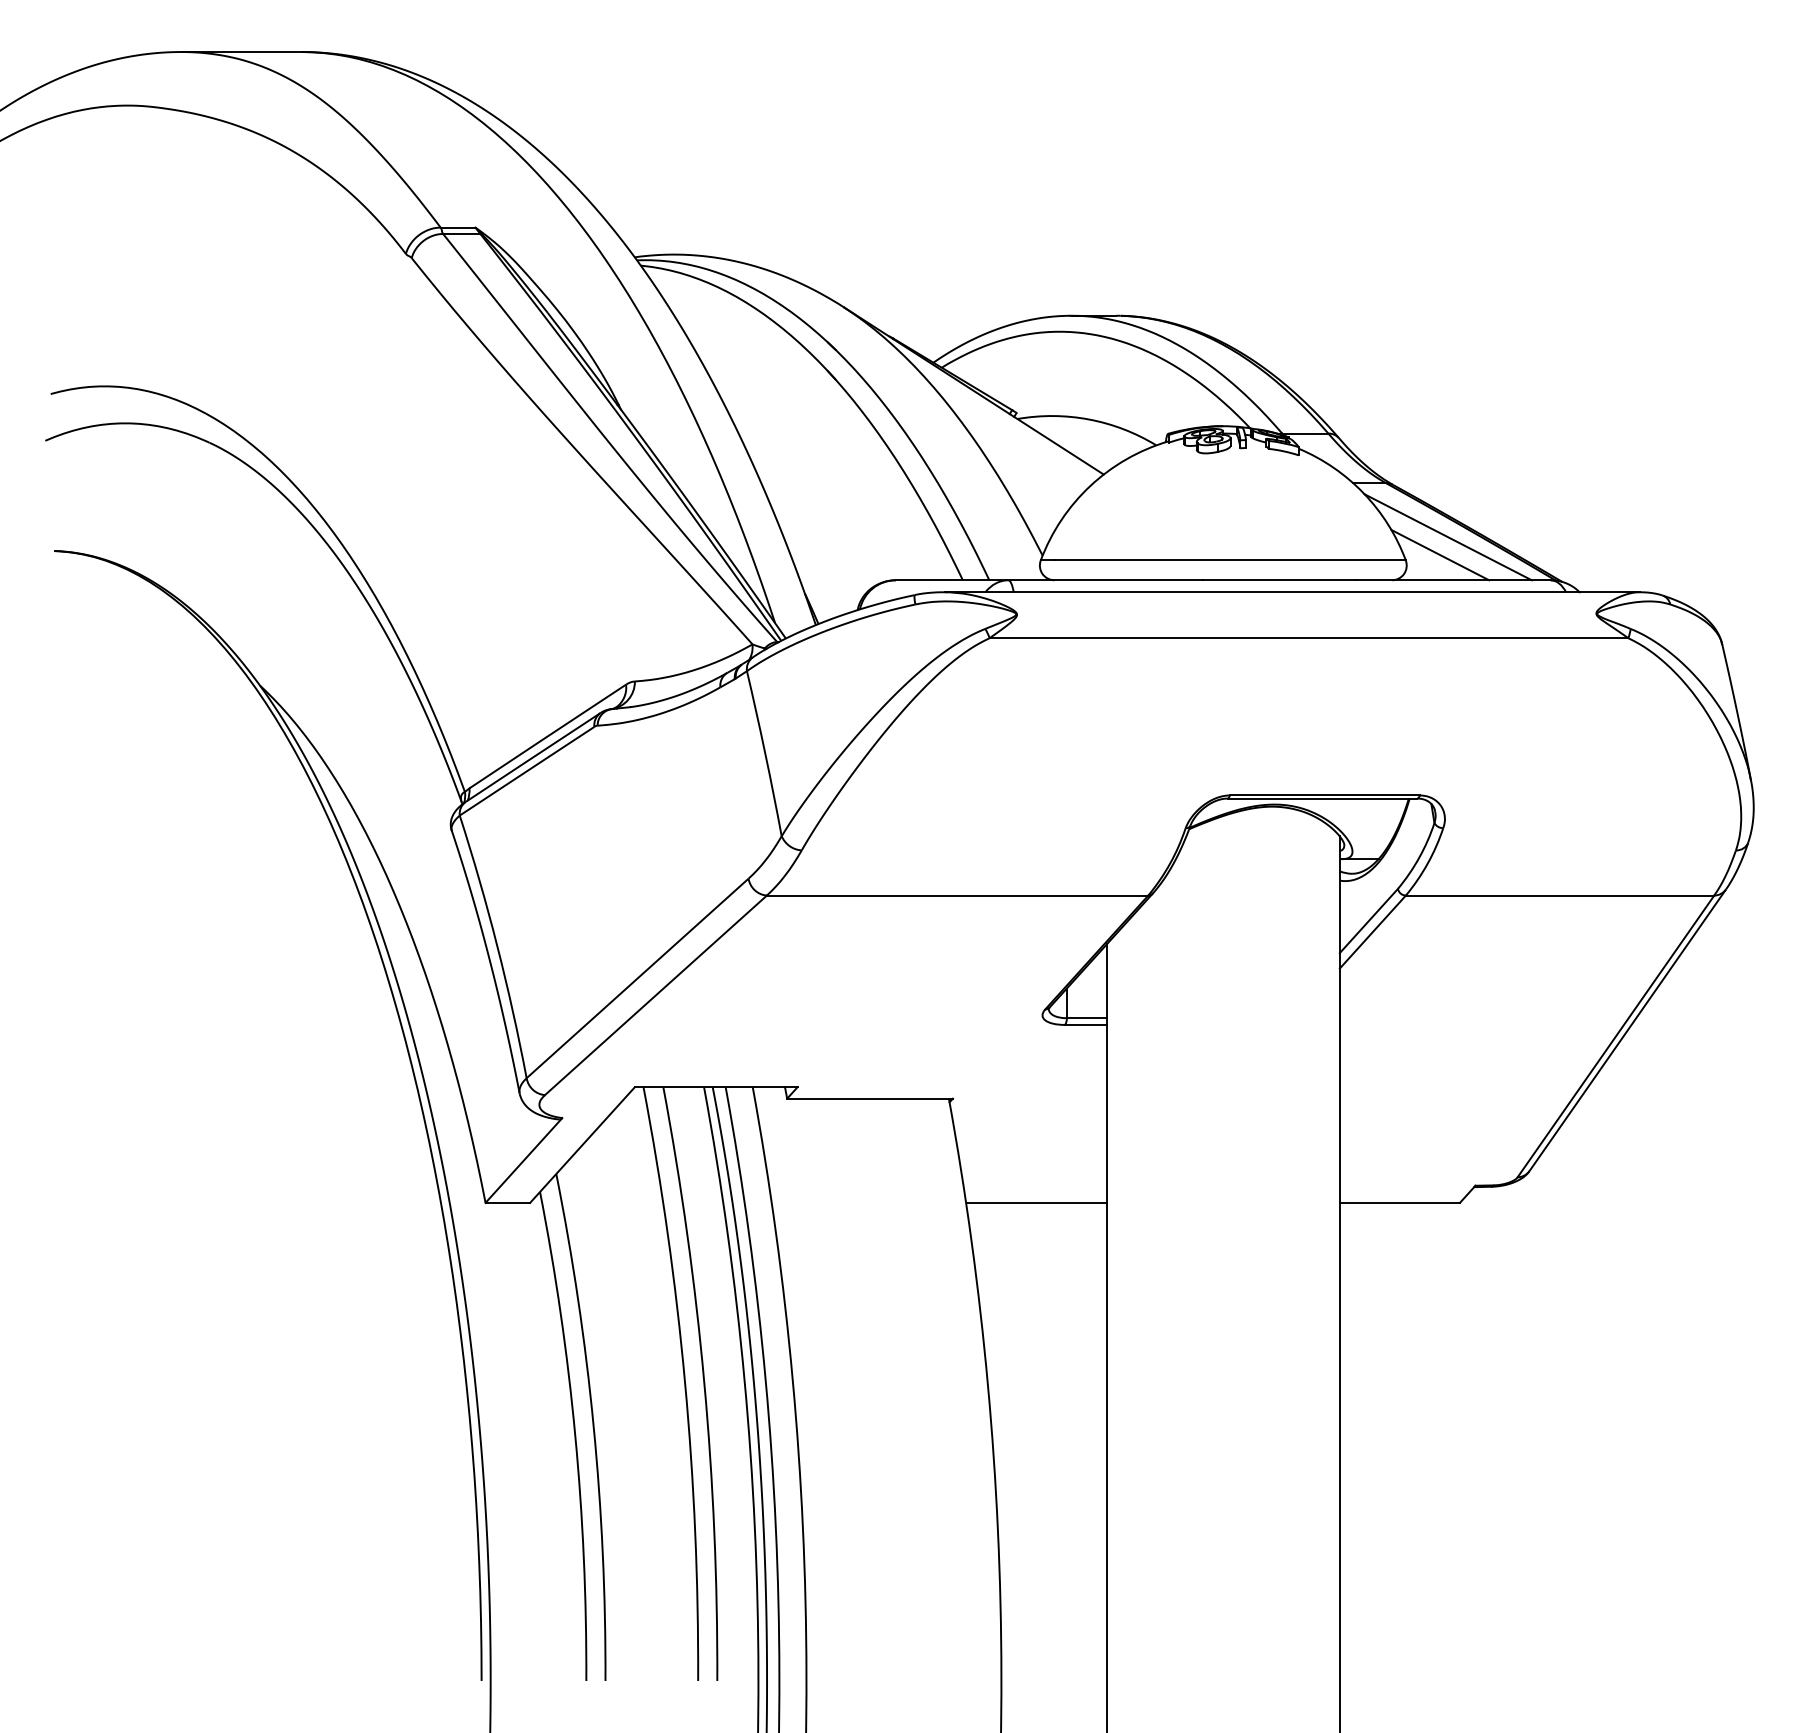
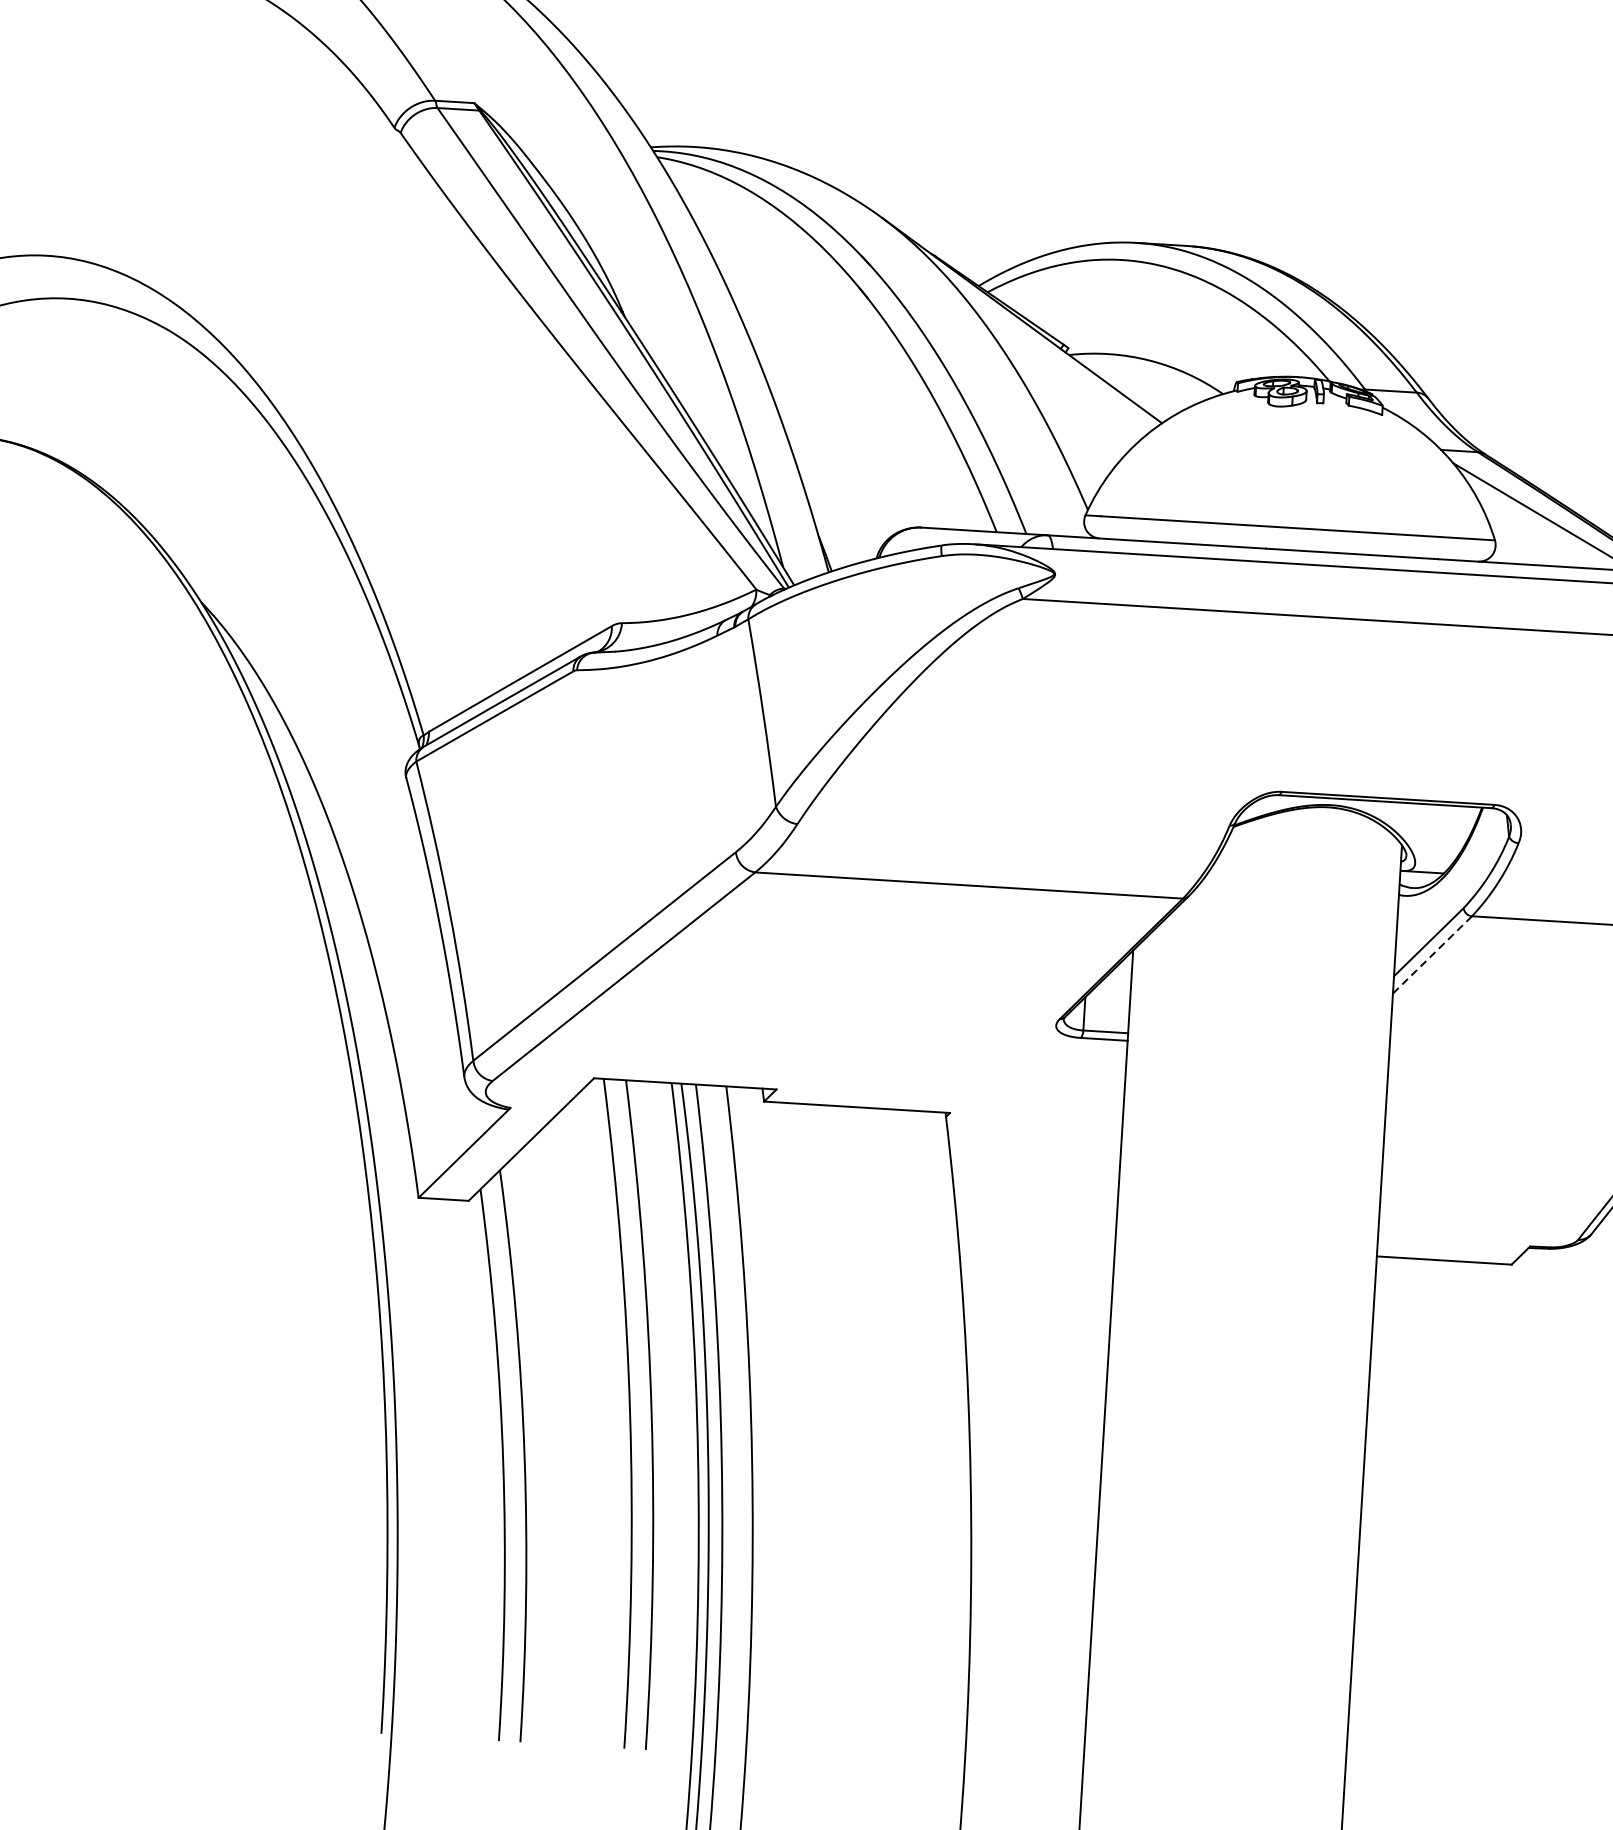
line: (1440, 554) -> (1534, 536), removed
line: (1372, 932) -> (1432, 955), solid -> dashed
line: (1036, 1202) -> (1036, 1235), removed

